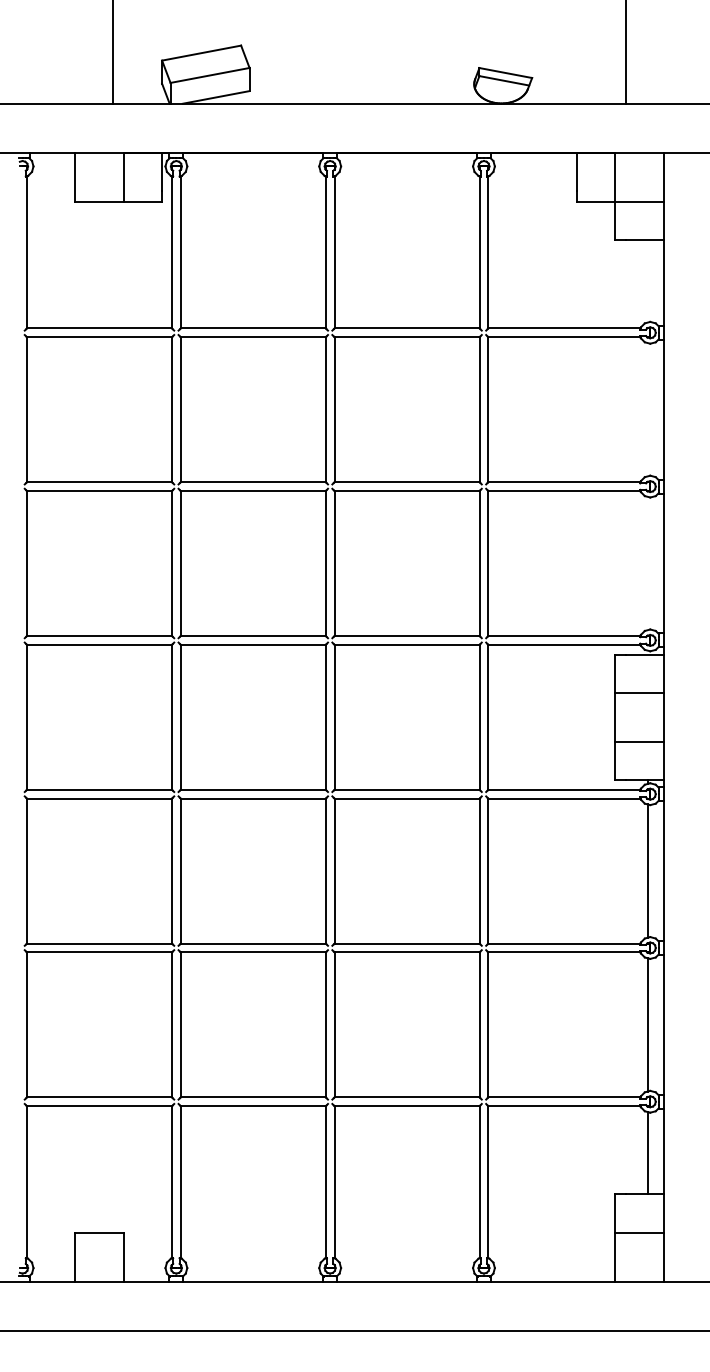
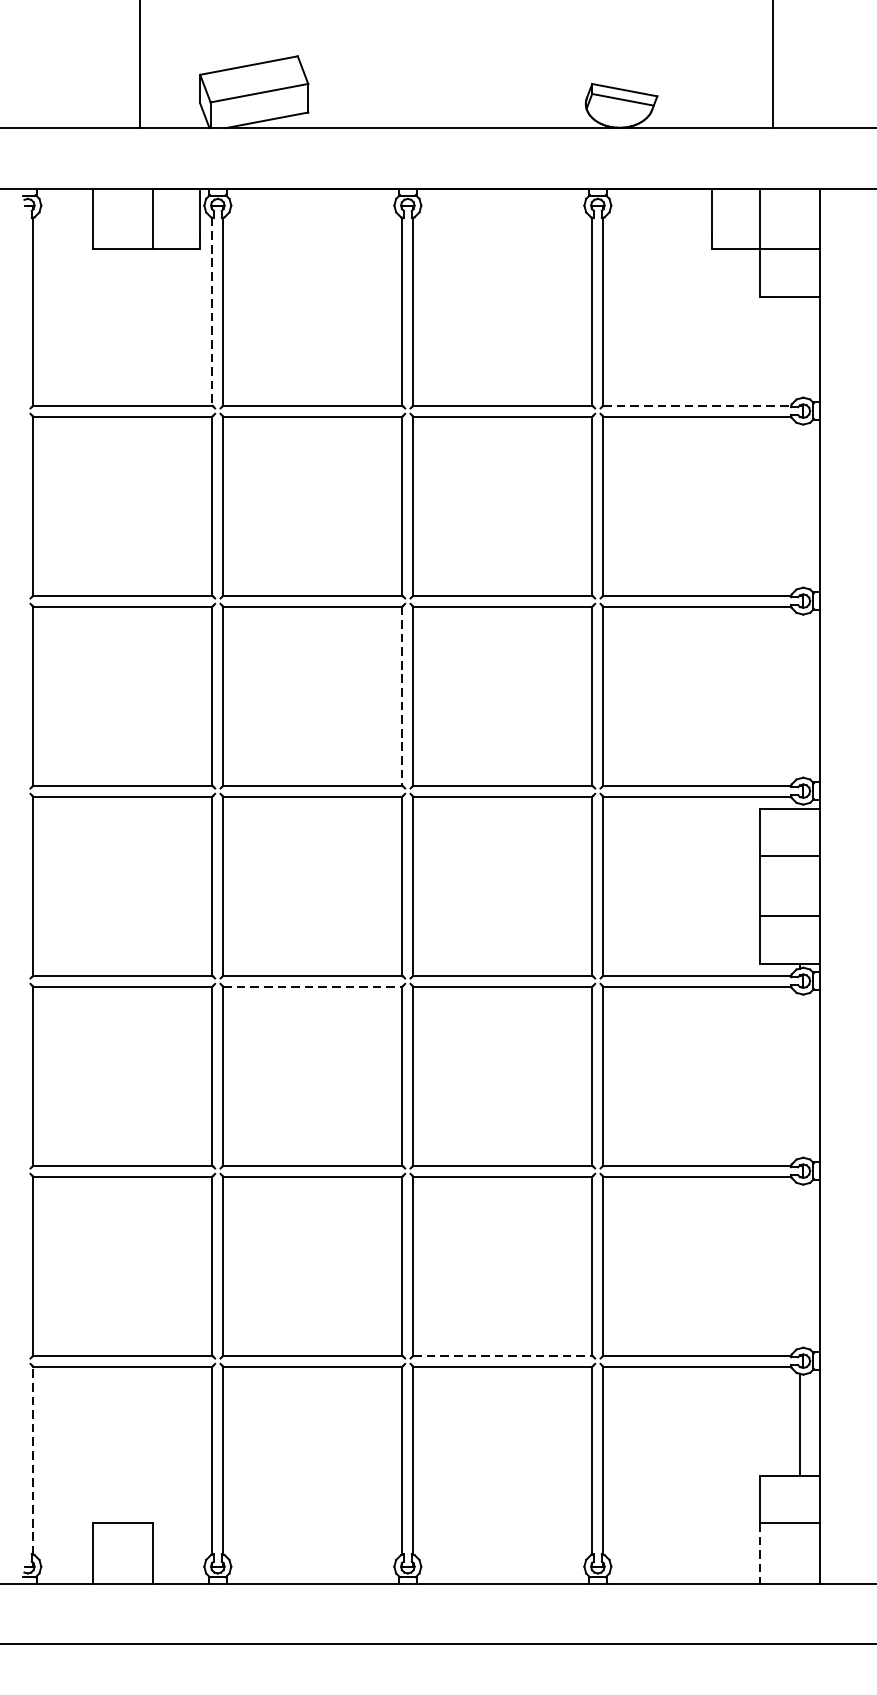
line: (172, 252) -> (213, 311), solid -> dashed
line: (564, 328) -> (697, 405), solid -> dashed
line: (325, 563) -> (402, 696), solid -> dashed
line: (253, 798) -> (313, 986), solid -> dashed
line: (647, 870) -> (799, 1075), removed
line: (647, 1024) -> (799, 1265), removed
line: (407, 1097) -> (503, 1355), solid -> dashed
line: (26, 1181) -> (32, 1459), solid -> dashed
line: (614, 1257) -> (759, 1553), solid -> dashed

